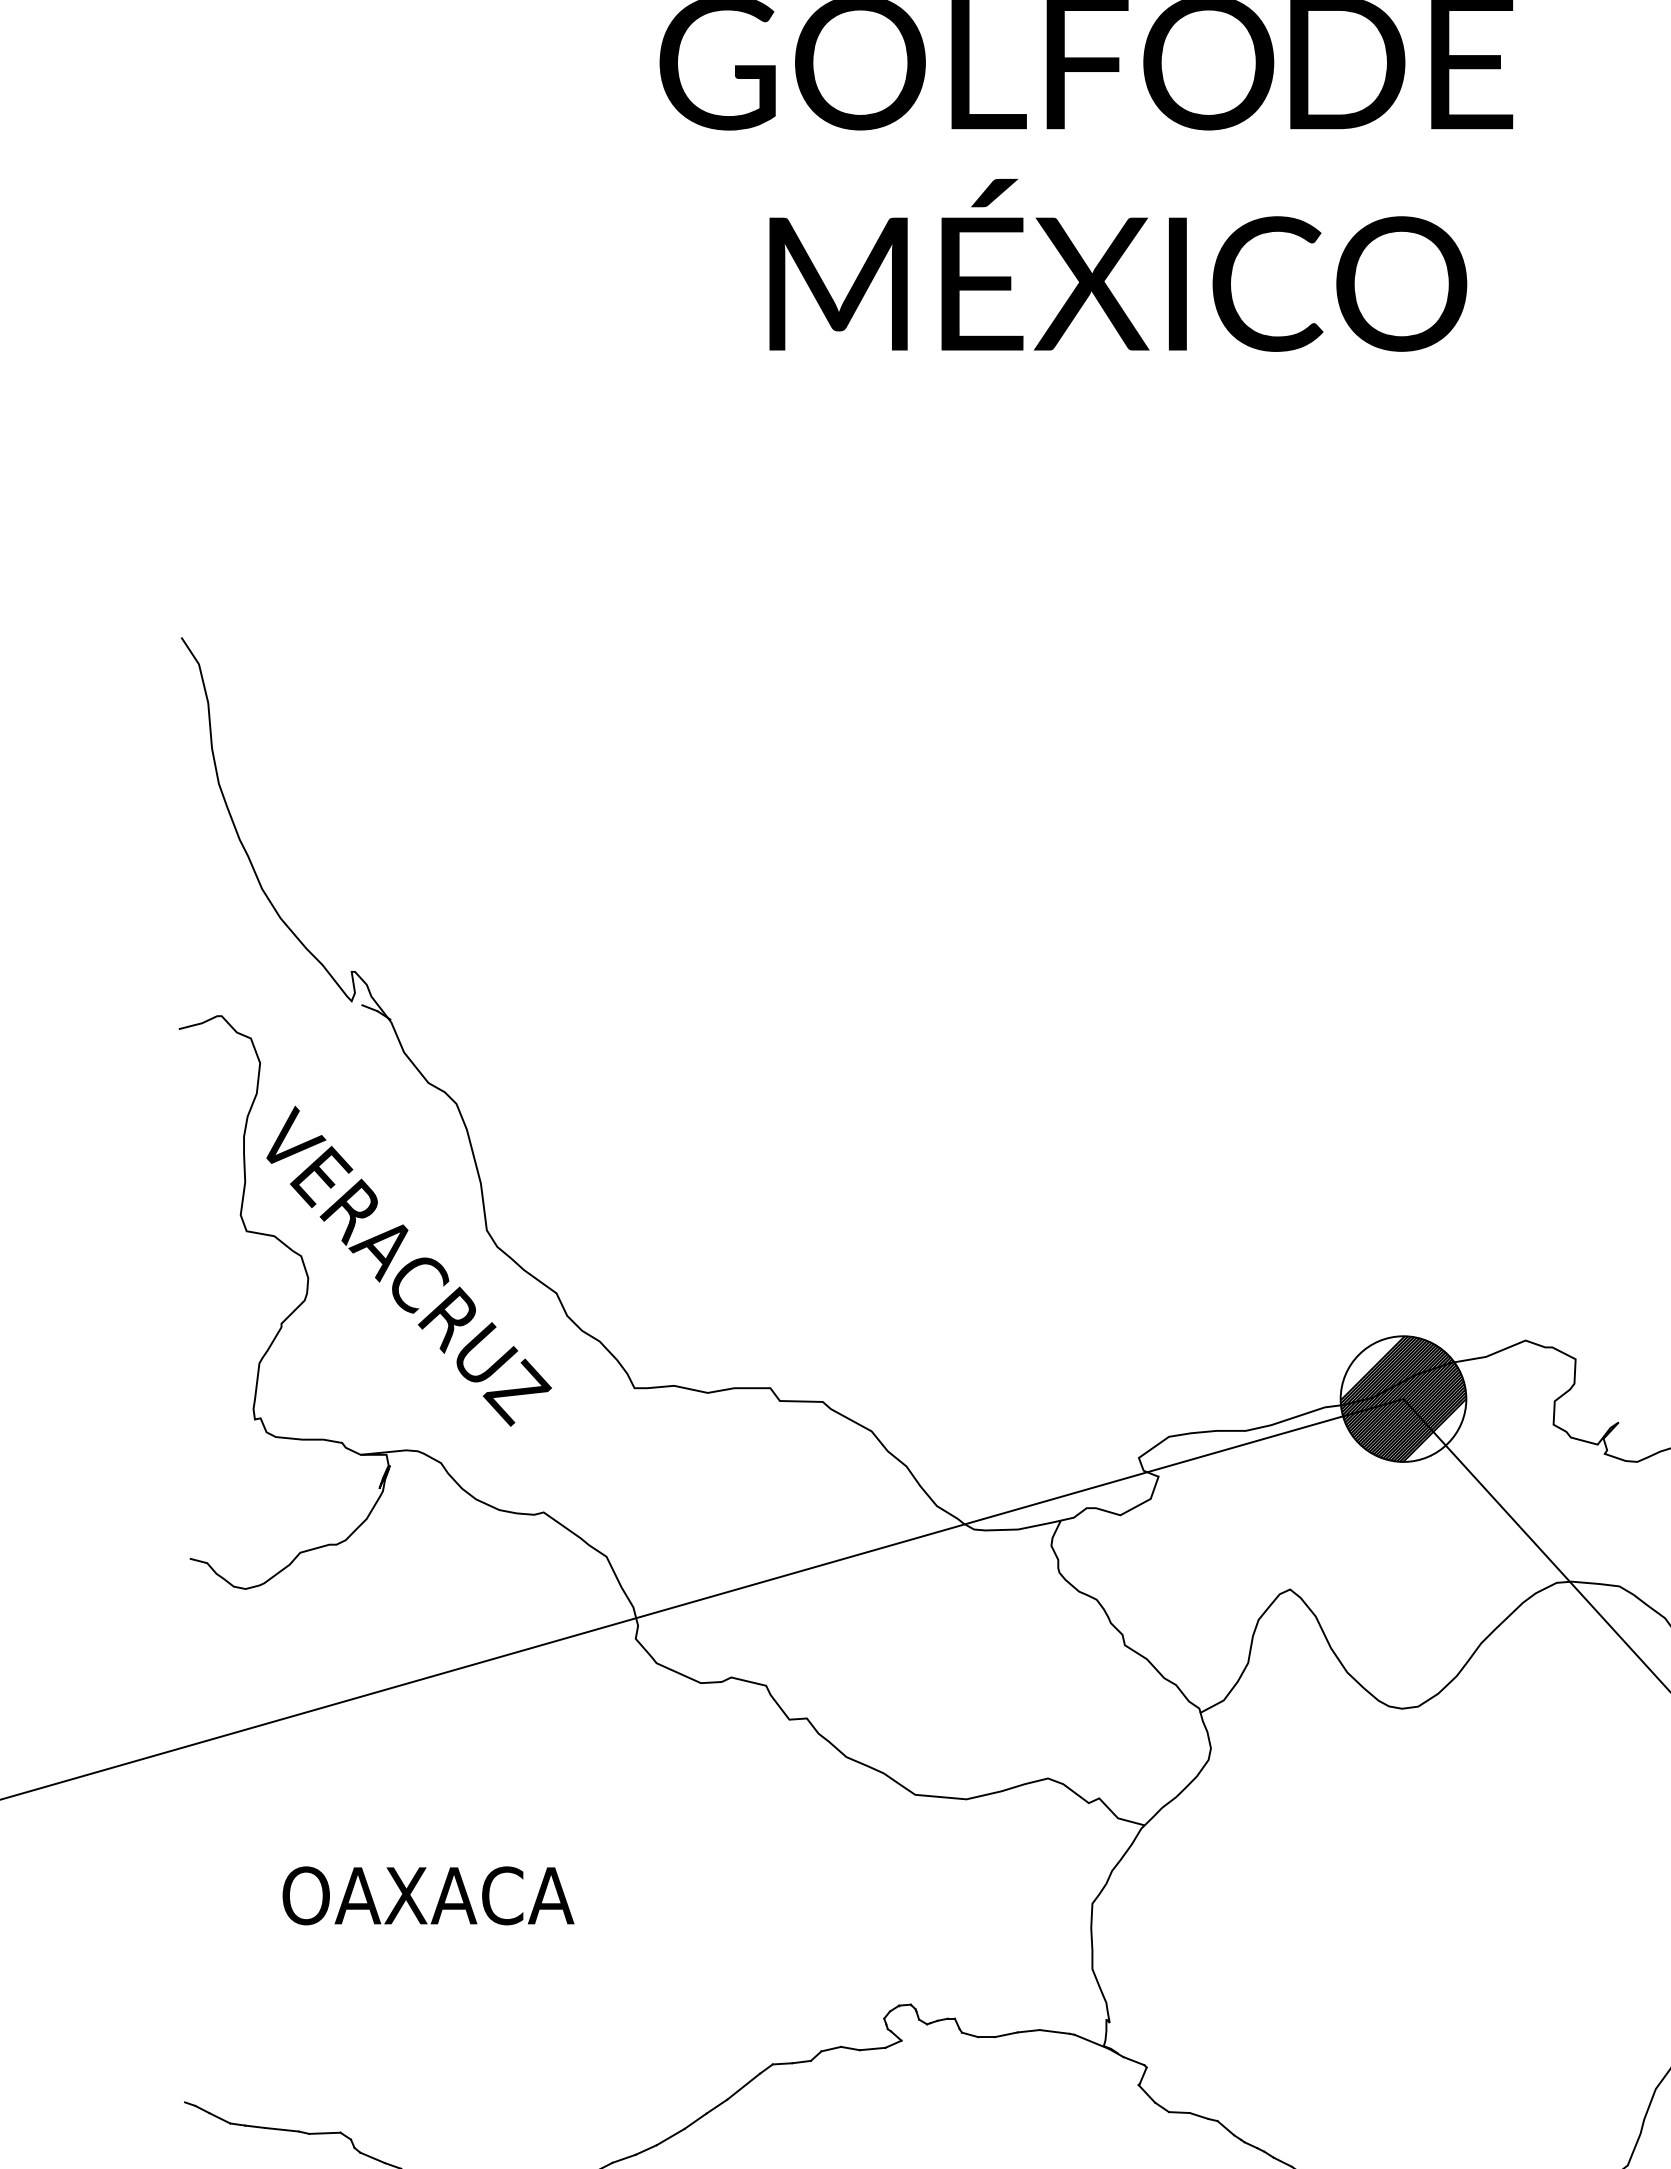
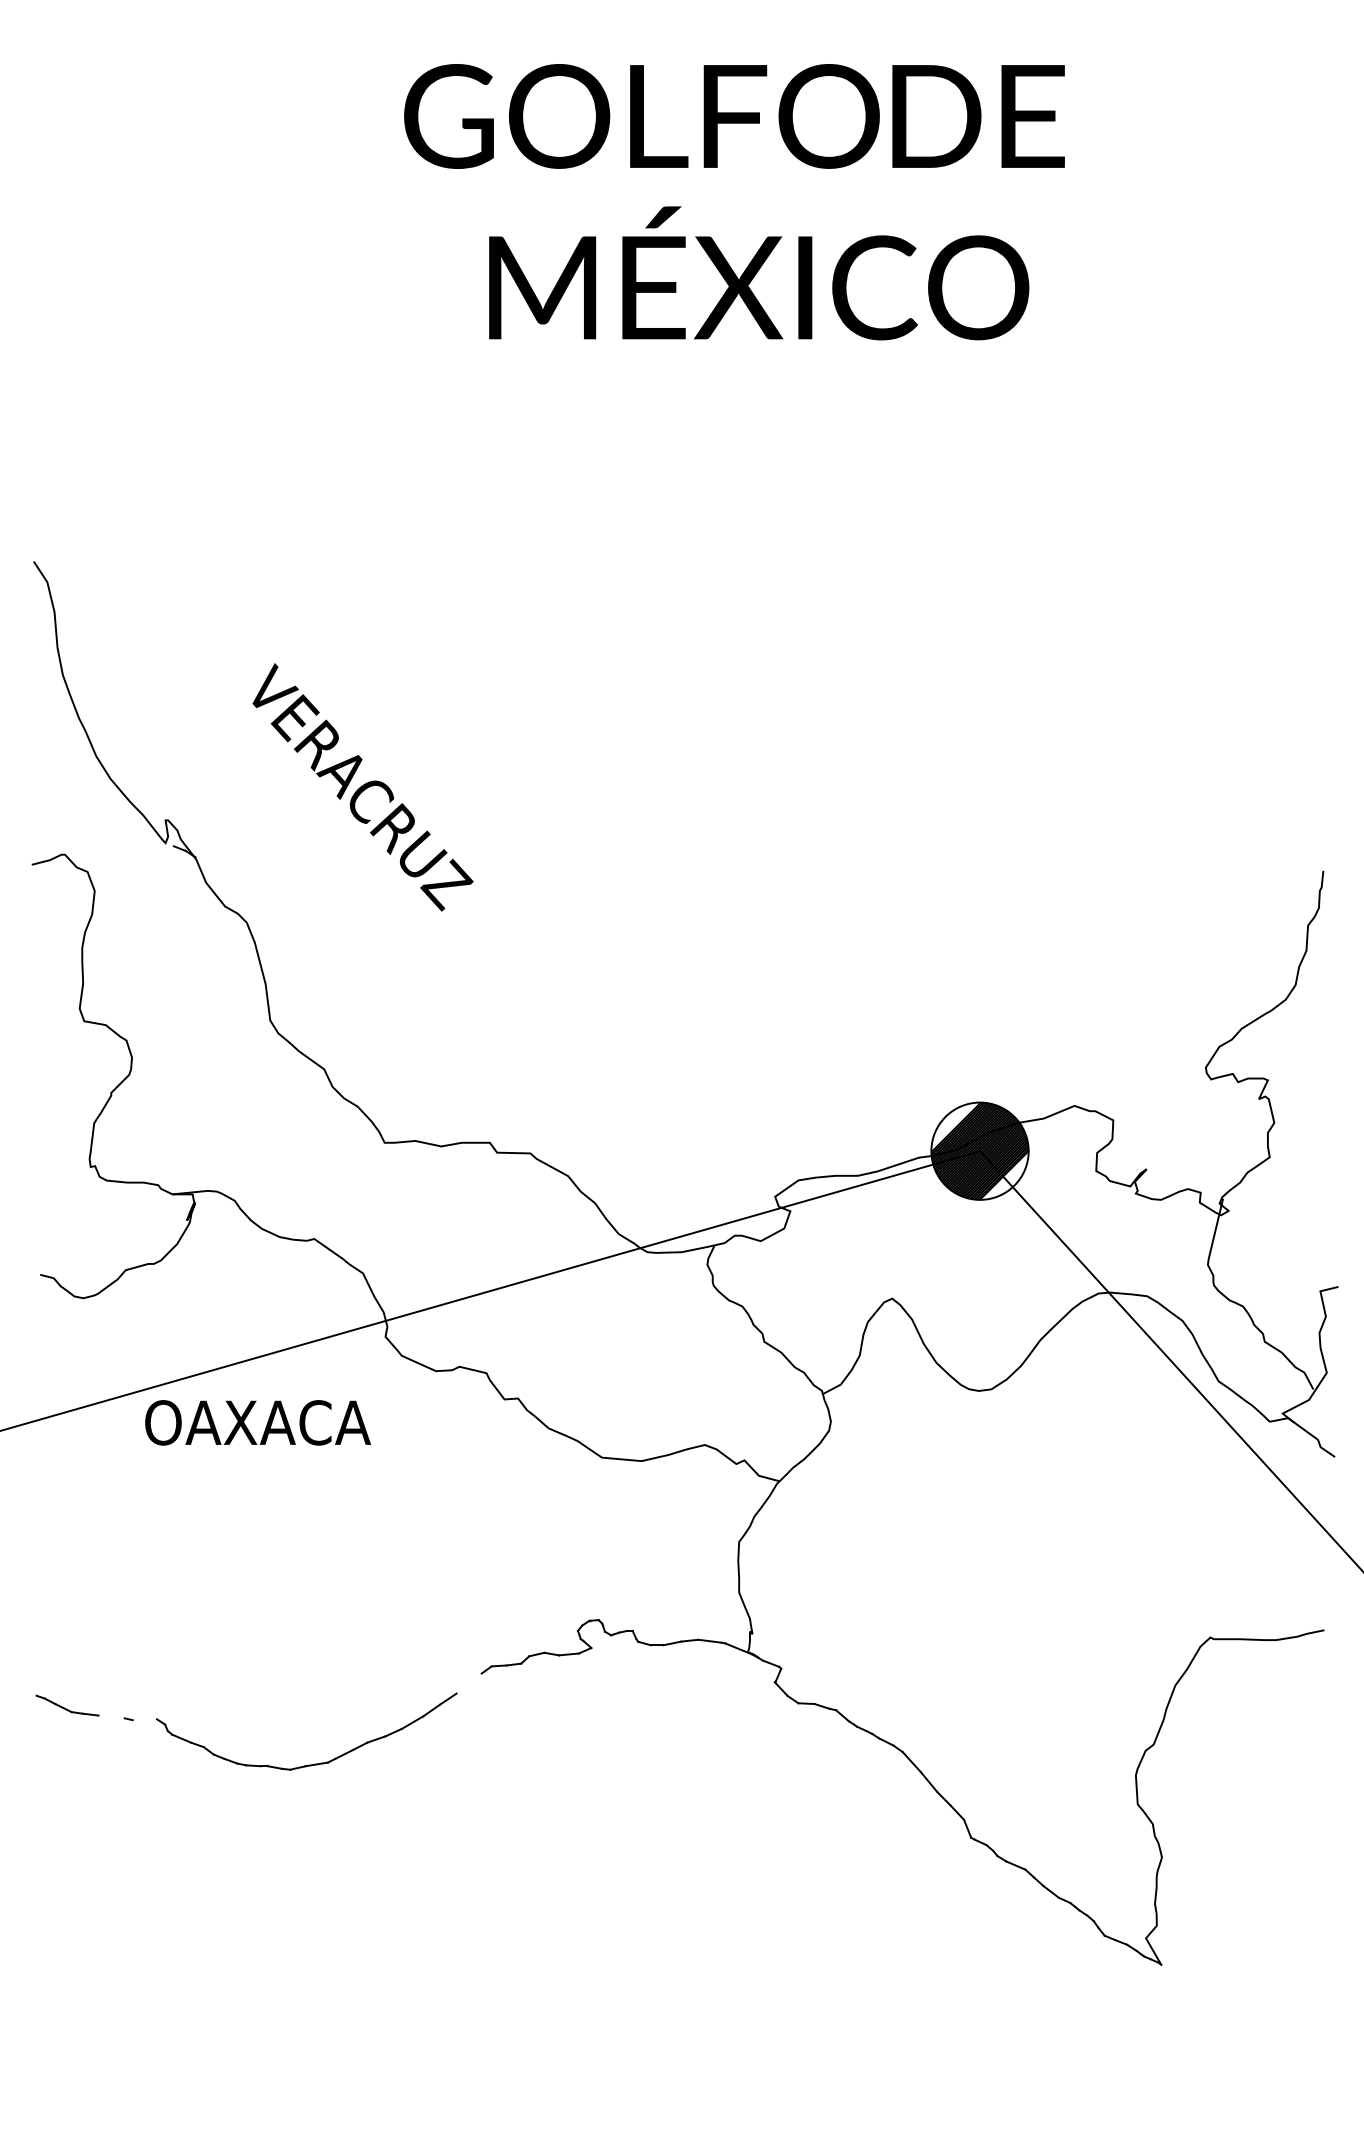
text: (408, 1266) -> (362, 787), moved
text: (427, 1895) -> (257, 1422), moved
line: (742, 2086) -> (468, 1683), removed
line: (281, 2129) -> (111, 1716), removed
line: (324, 2133) -> (144, 1719), removed

